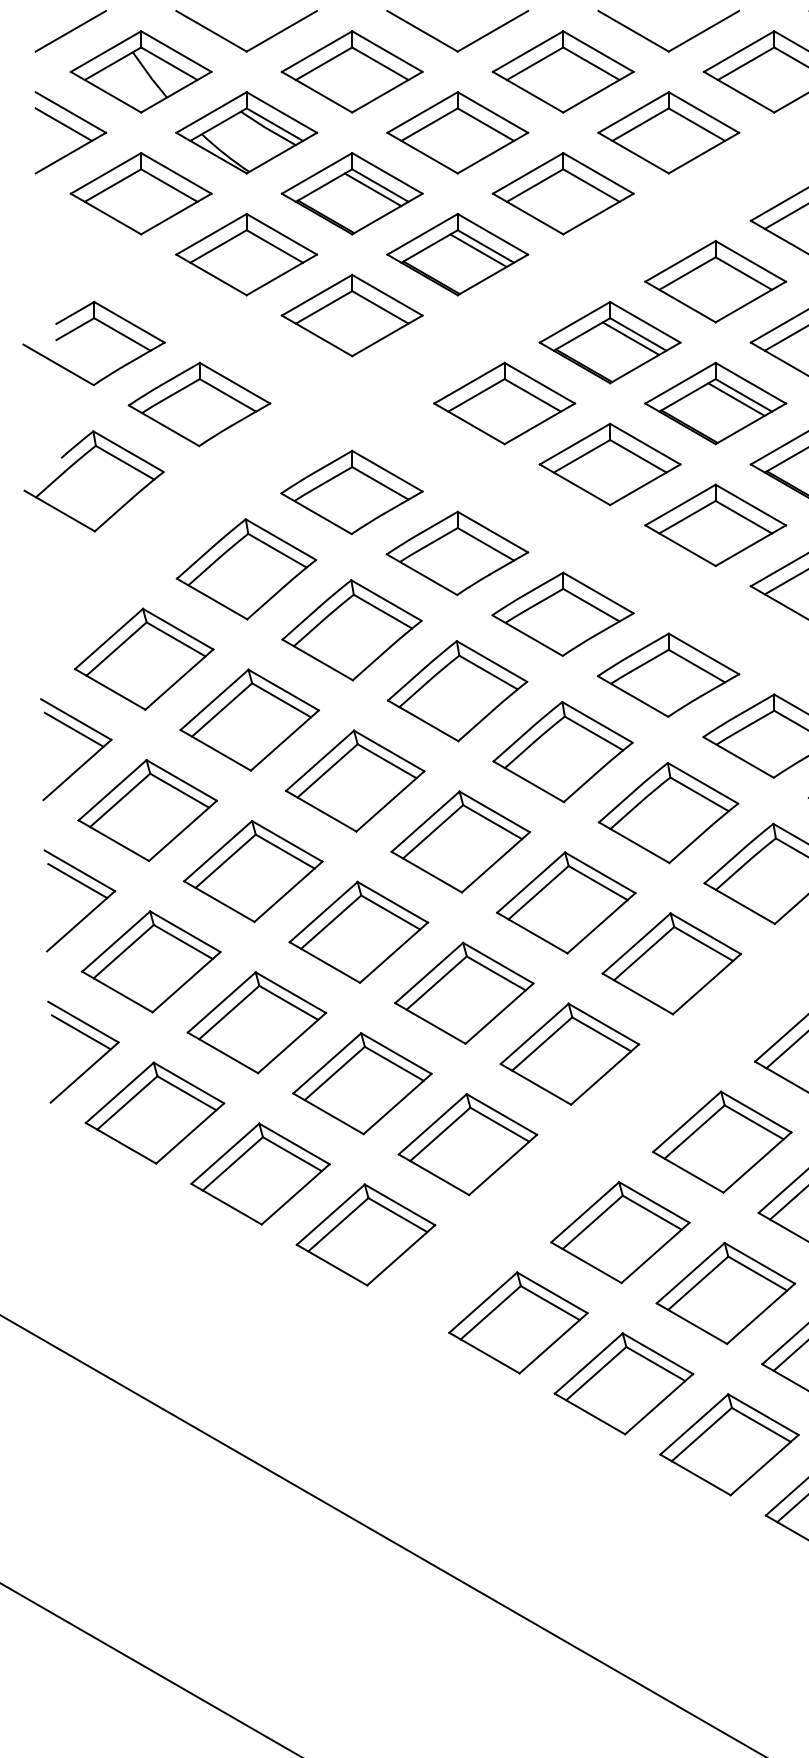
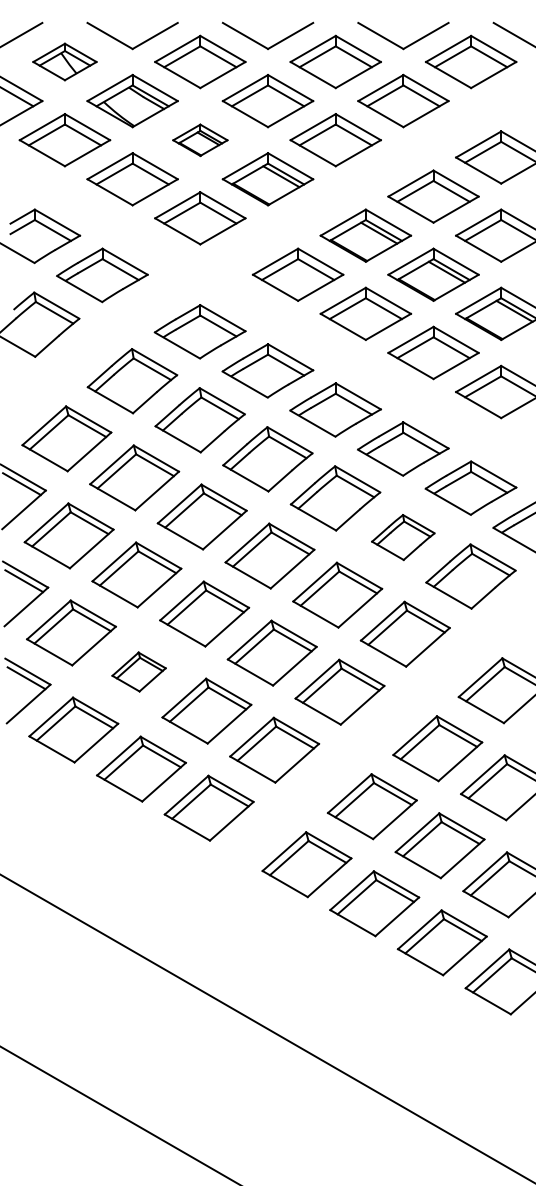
part: (140, 71) -> (64, 61), size x0.7
part: (352, 194) -> (200, 140), size x0.6
part: (668, 812) -> (403, 537), size x0.7
part: (255, 1021) -> (138, 671), size x0.6

